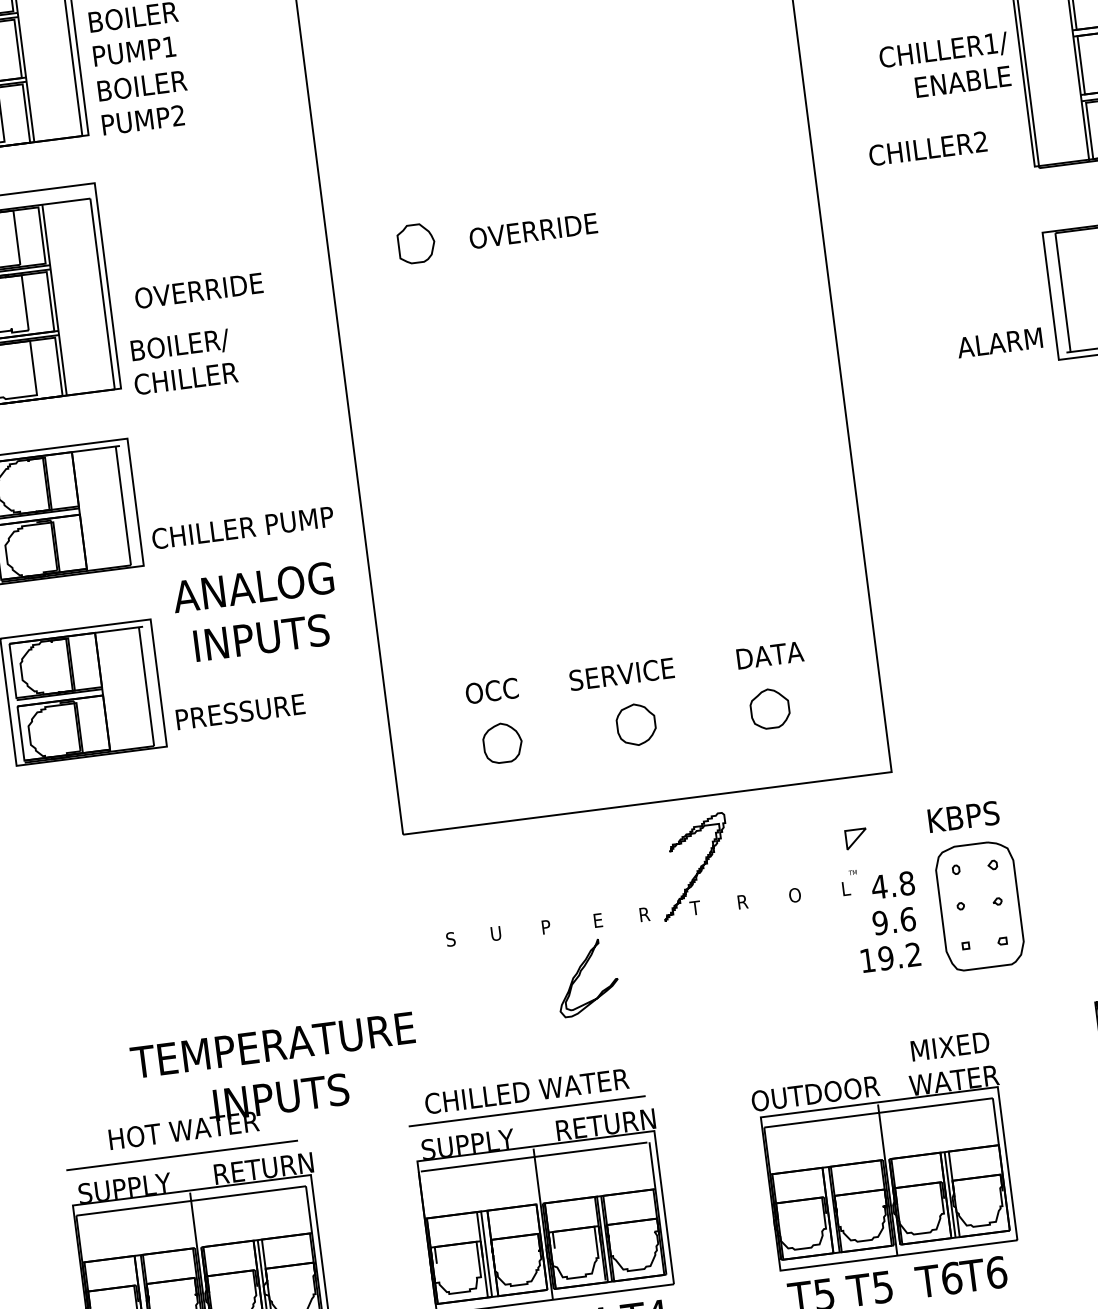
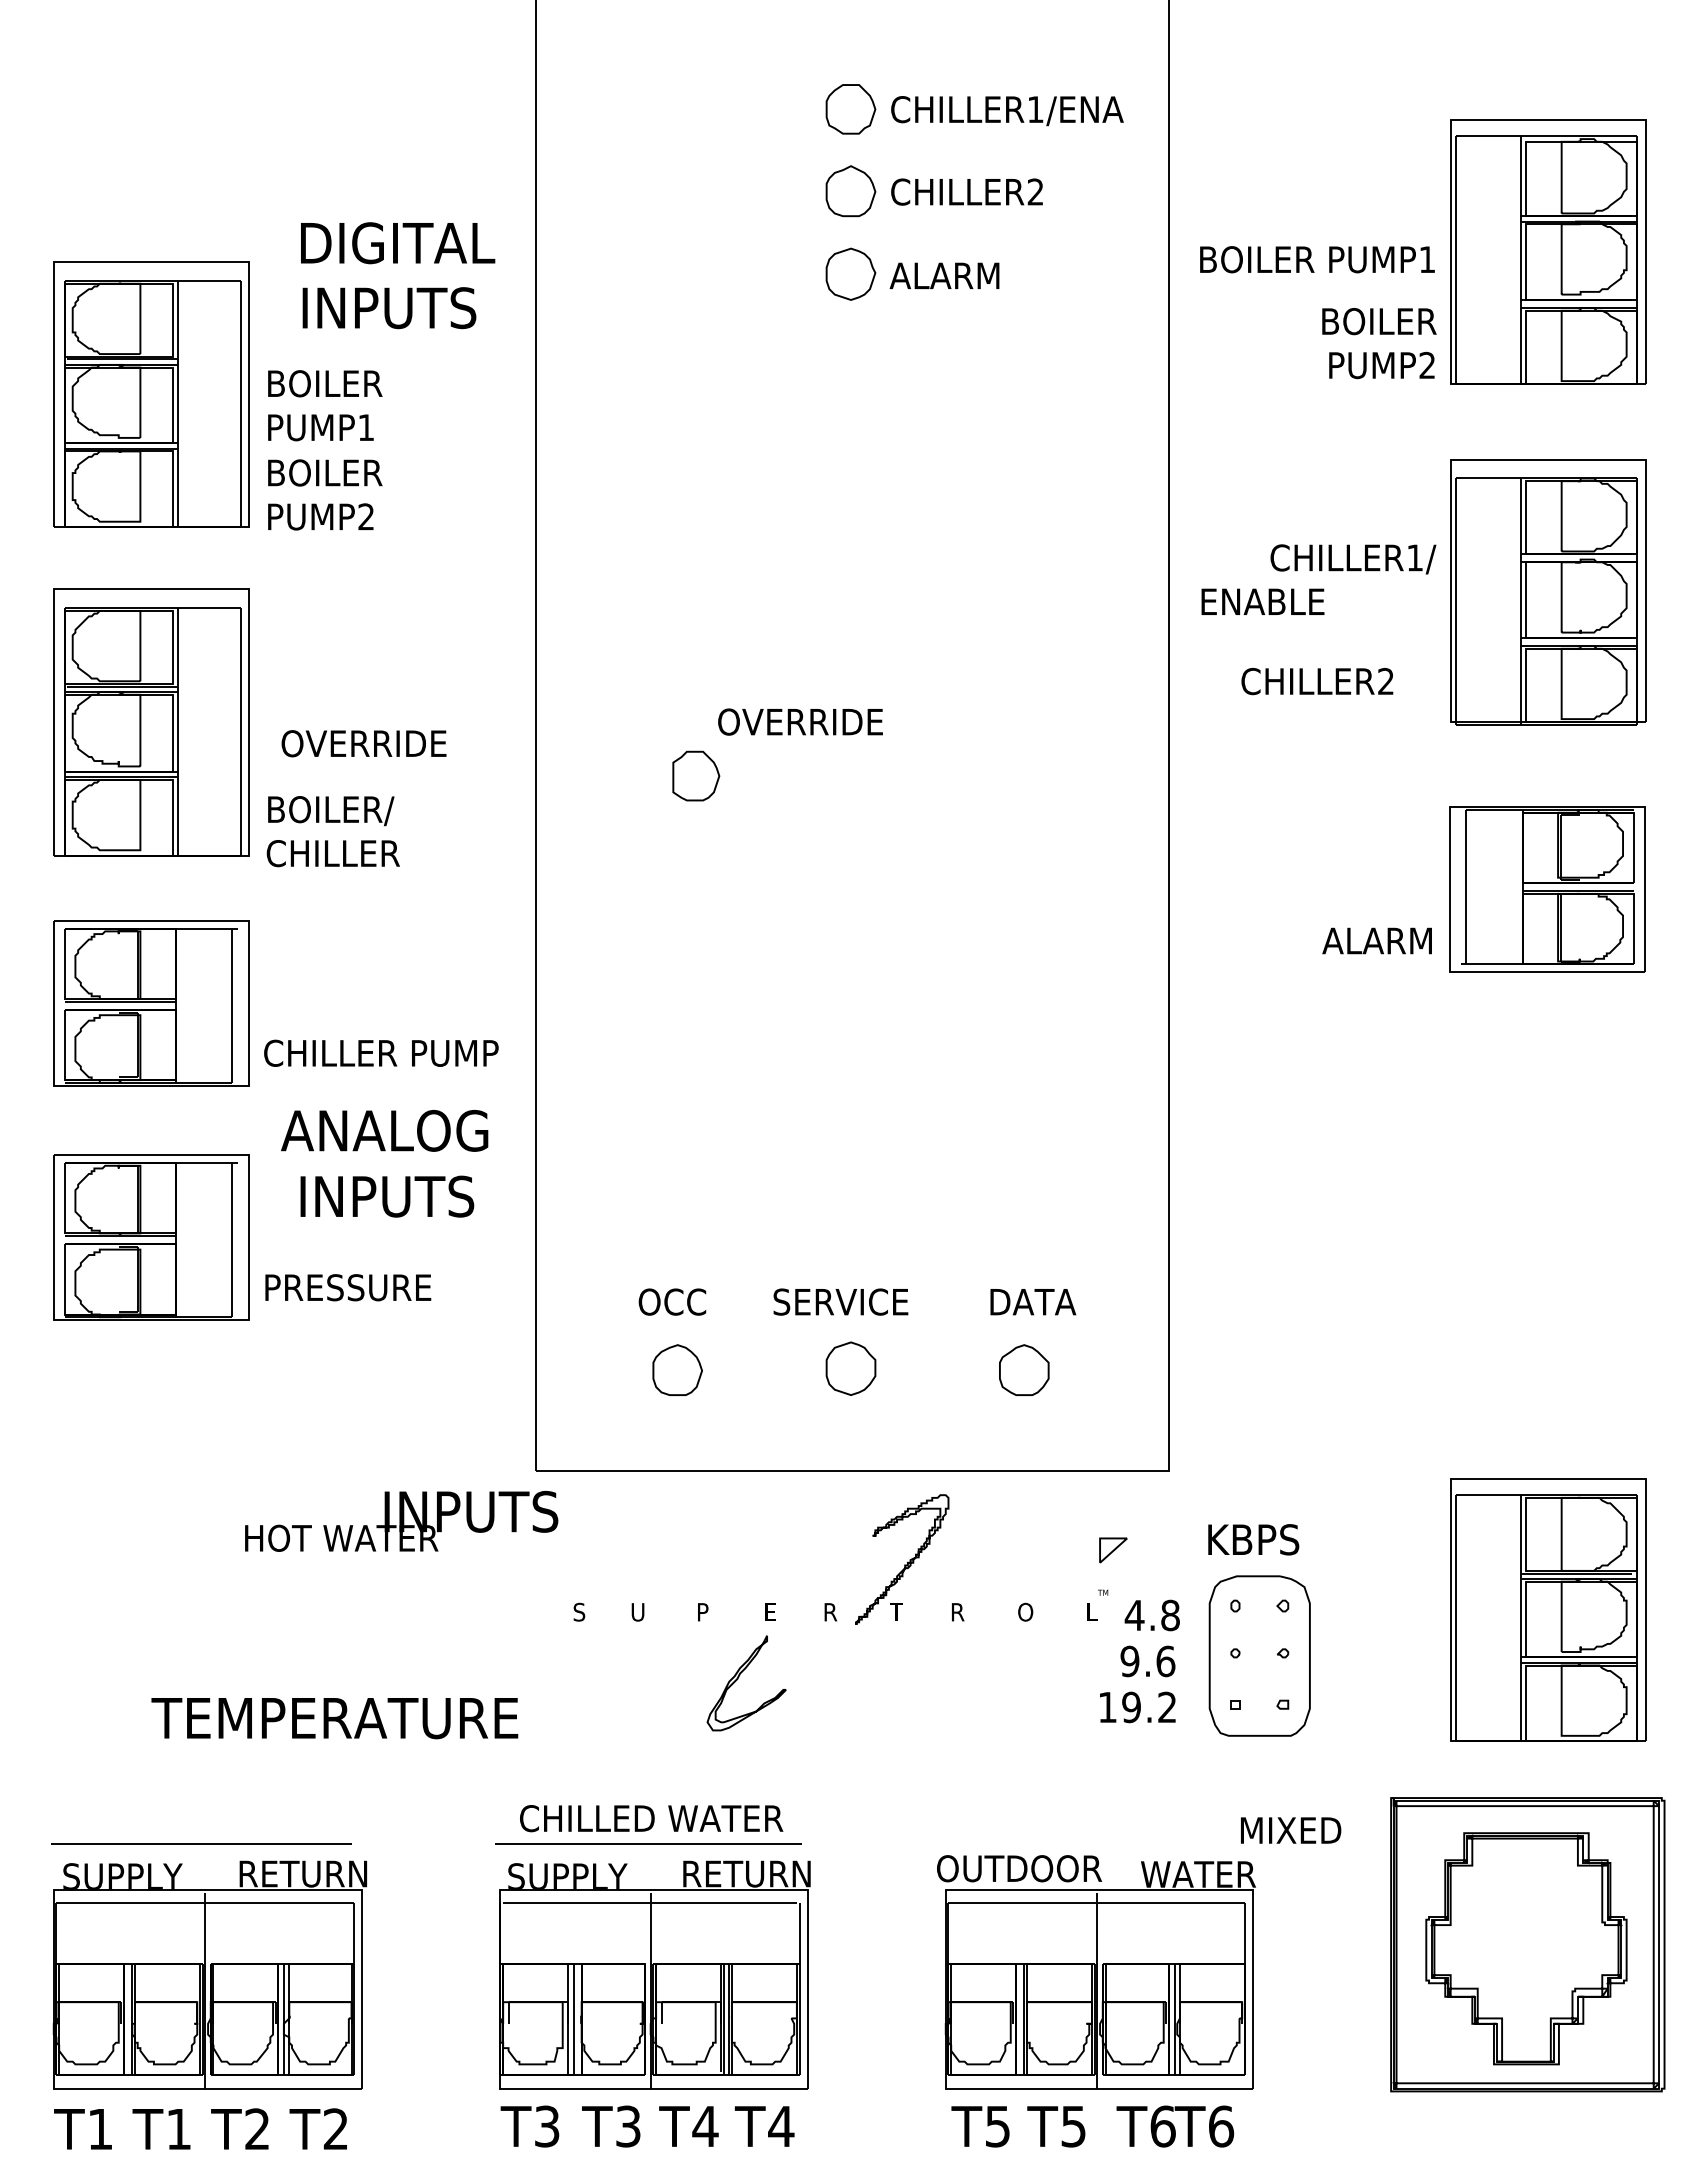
text: (962, 81) -> (1262, 601), moved
part: (416, 243) -> (696, 775), moved
text: (950, 1046) -> (1291, 1830), moved
text: (228, 1110) -> (401, 1520), moved

